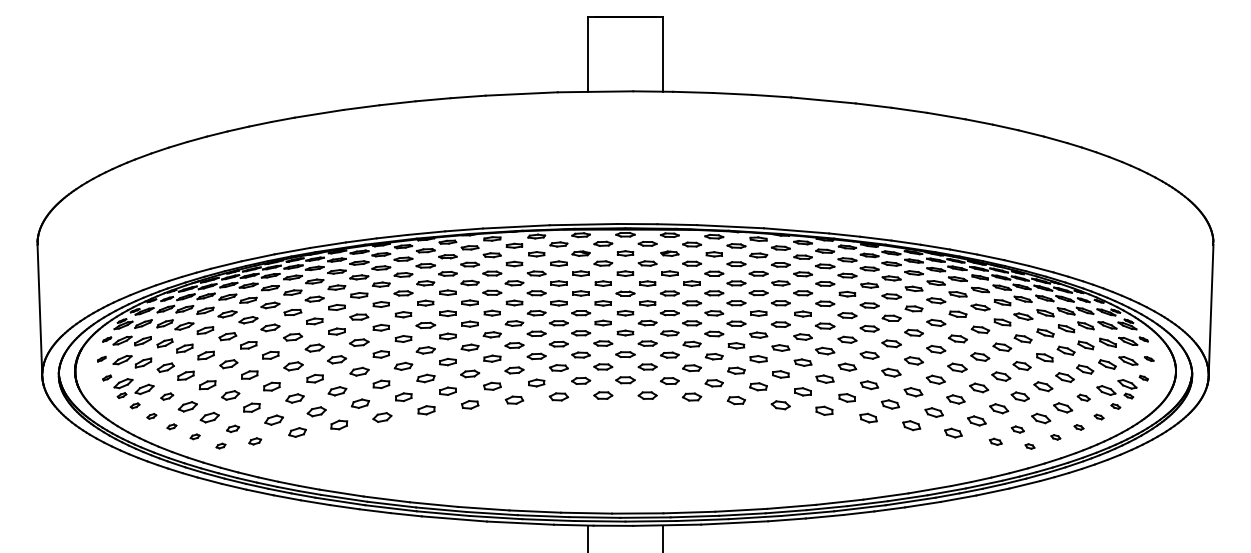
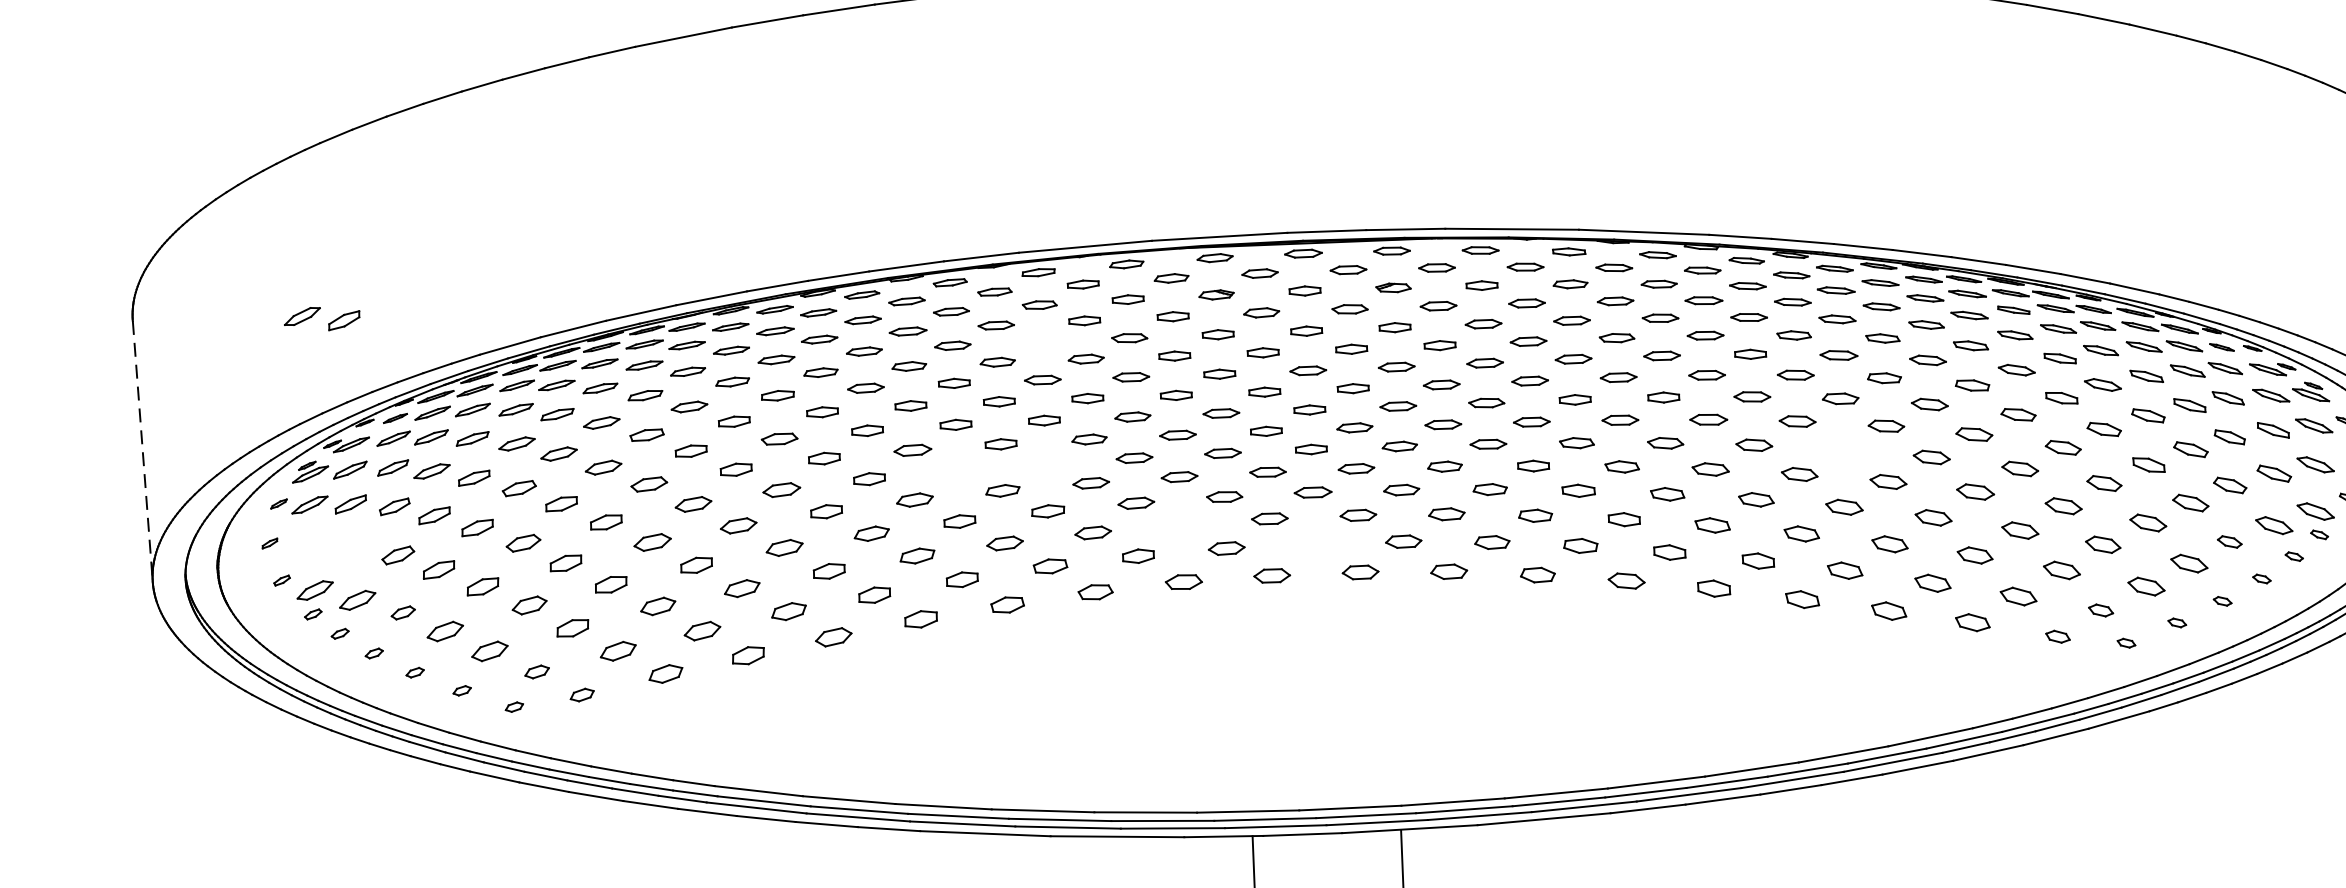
part: (492, 273) -> (1041, 341), removed
line: (39, 310) -> (141, 451), solid -> dashed
part: (491, 334) -> (1044, 463), removed
part: (447, 336) -> (957, 470), removed
part: (891, 343) -> (1842, 449), removed
part: (132, 361) -> (322, 318), moved
part: (558, 367) -> (1180, 523), removed
part: (625, 380) -> (1315, 544), removed

